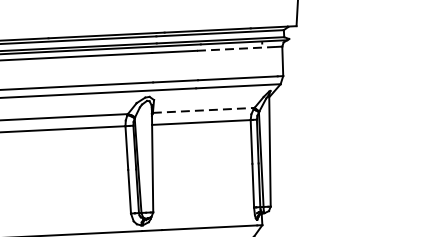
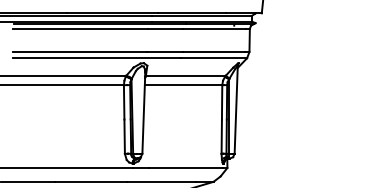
line: (237, 48) -> (214, 28), dashed -> solid
line: (203, 110) -> (185, 75), dashed -> solid

